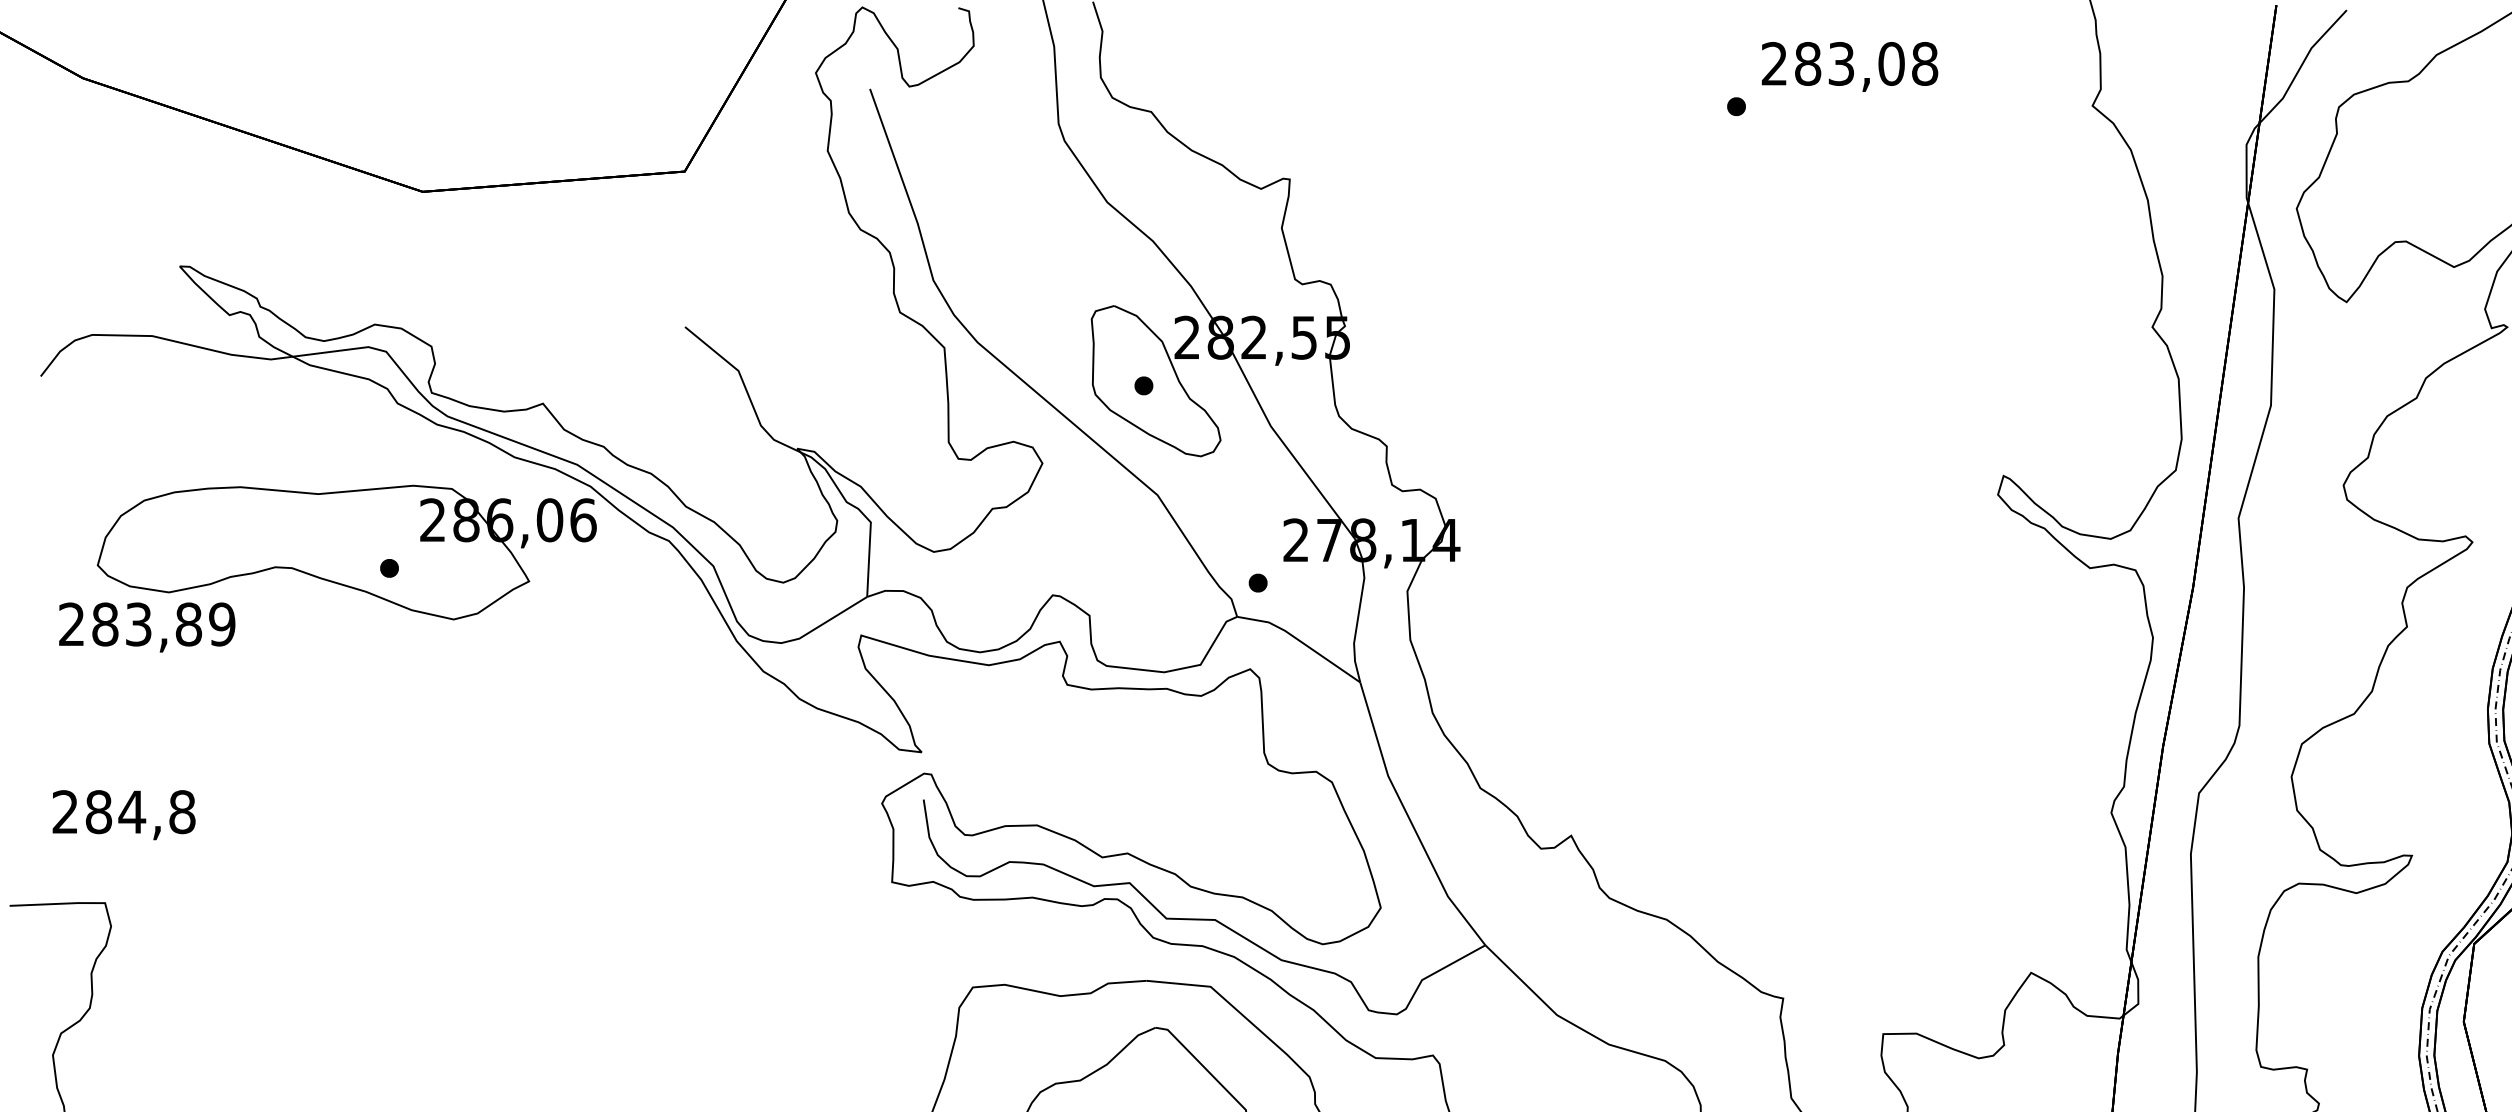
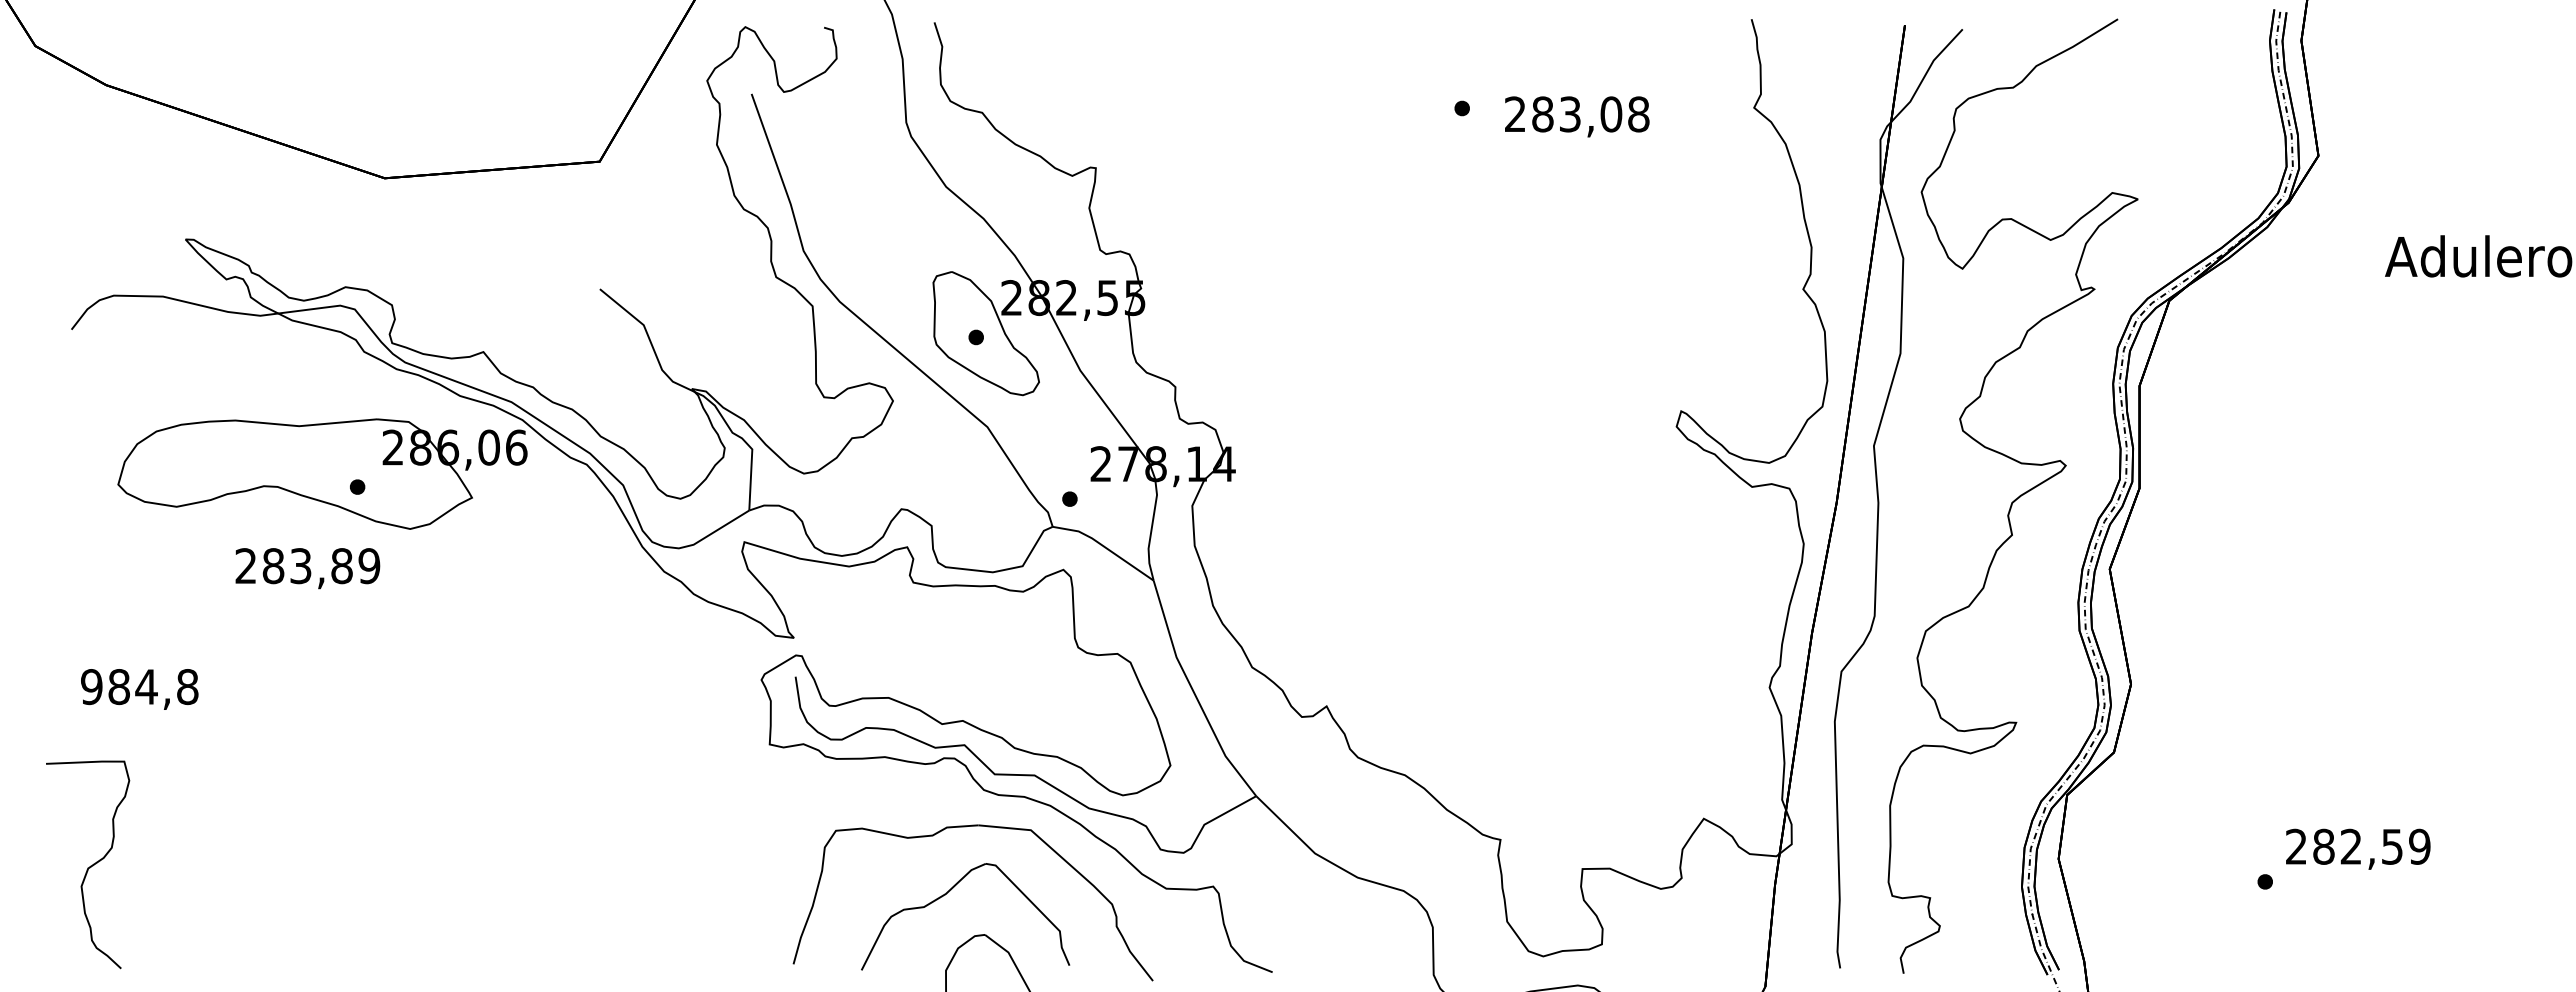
text: (1850, 66) -> (1577, 116), moved
text: (146, 627) -> (307, 568), moved
text: (65, 812) -> (91, 687), 284,8 -> 984,8

